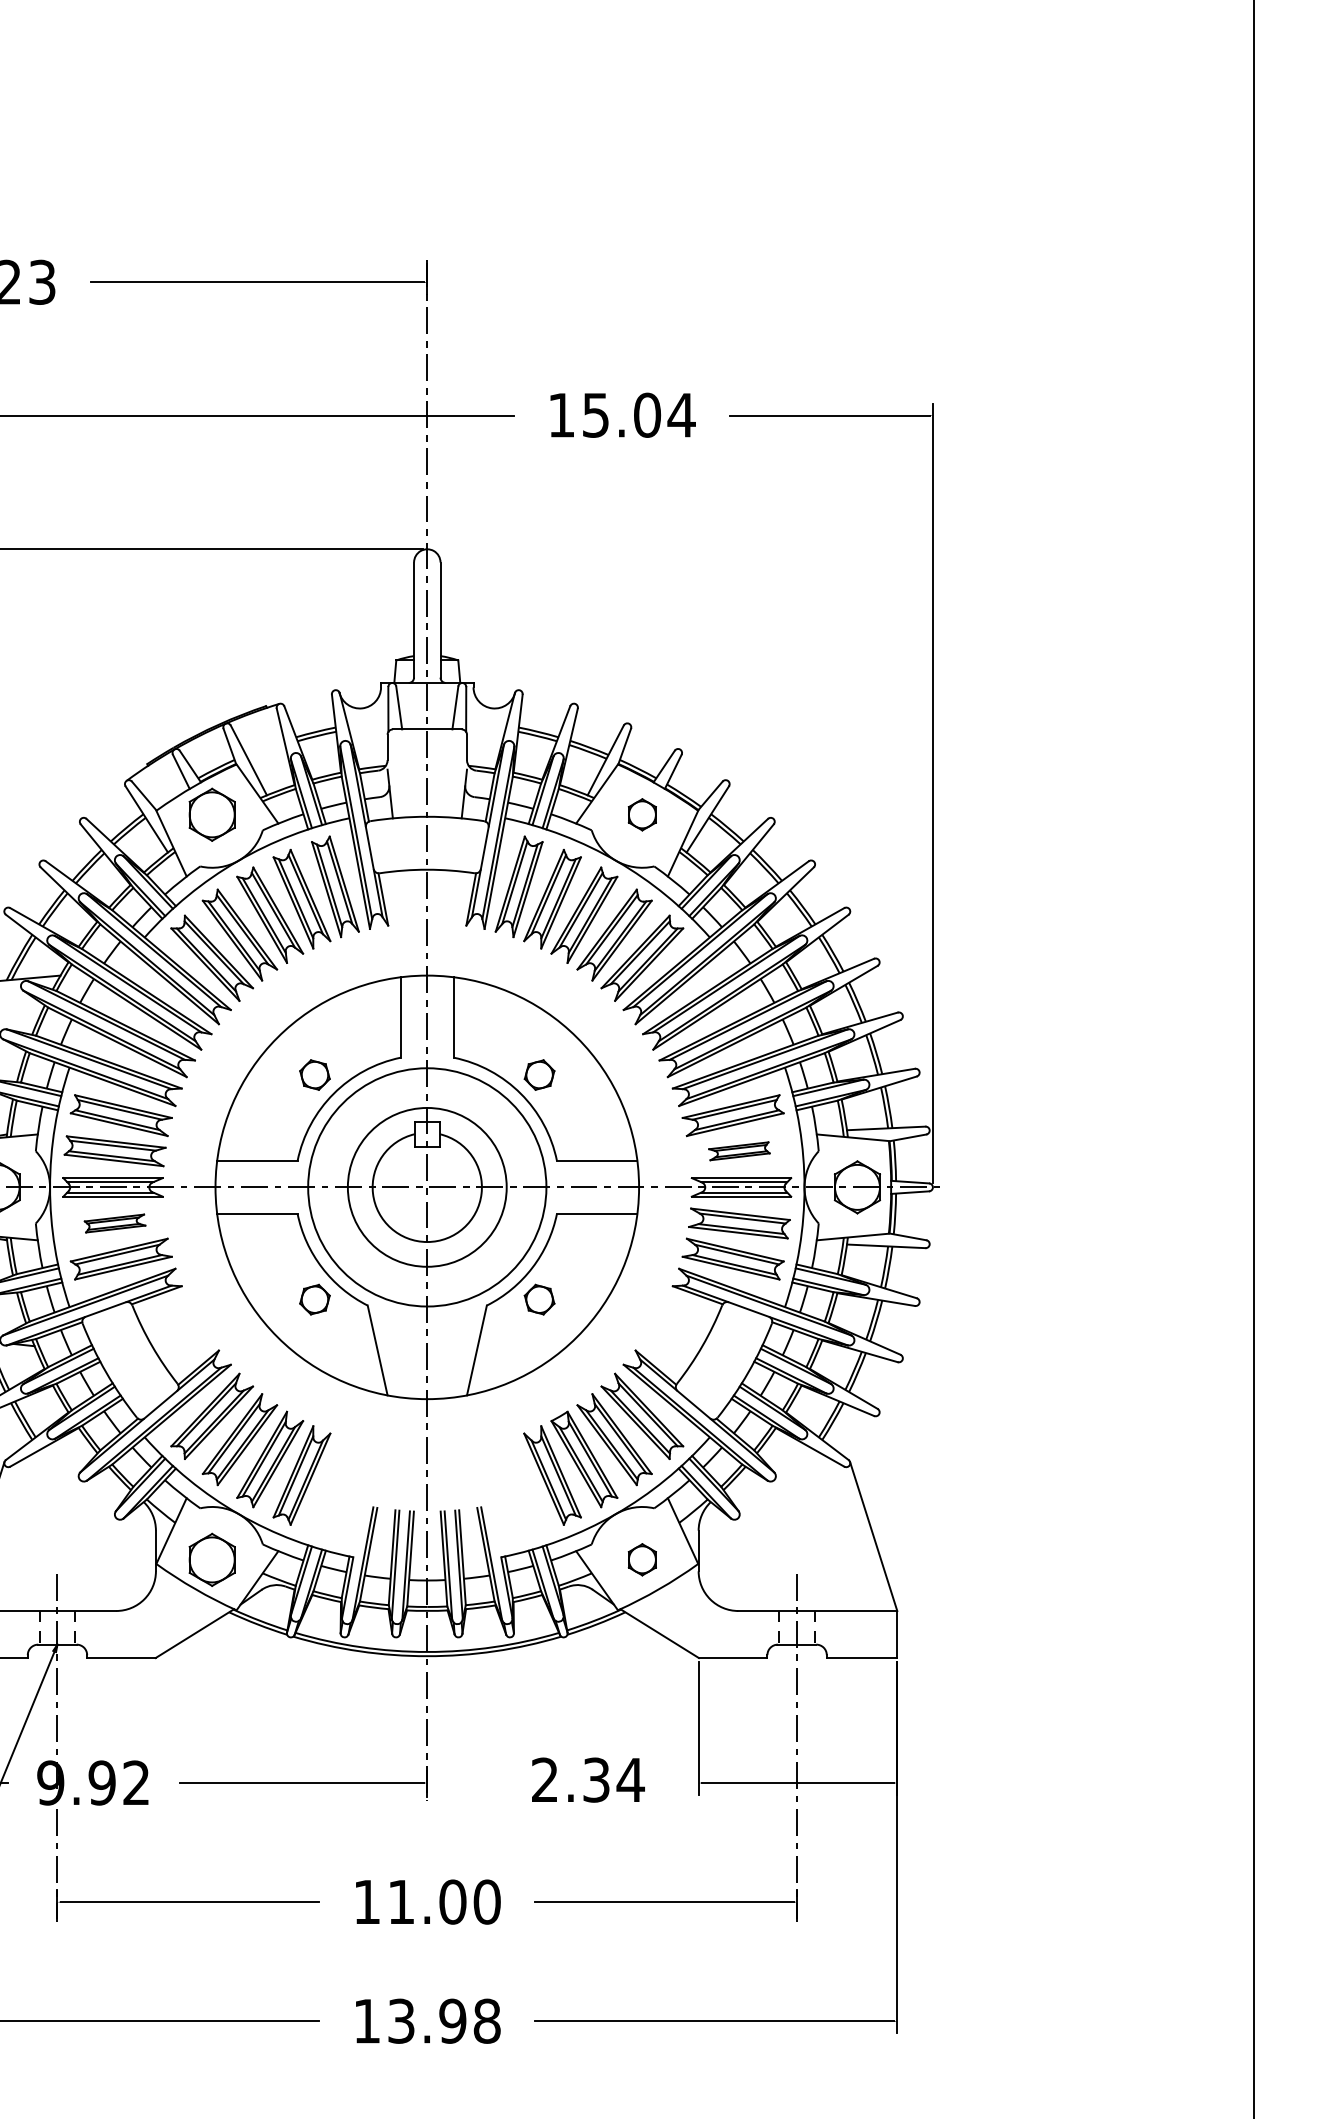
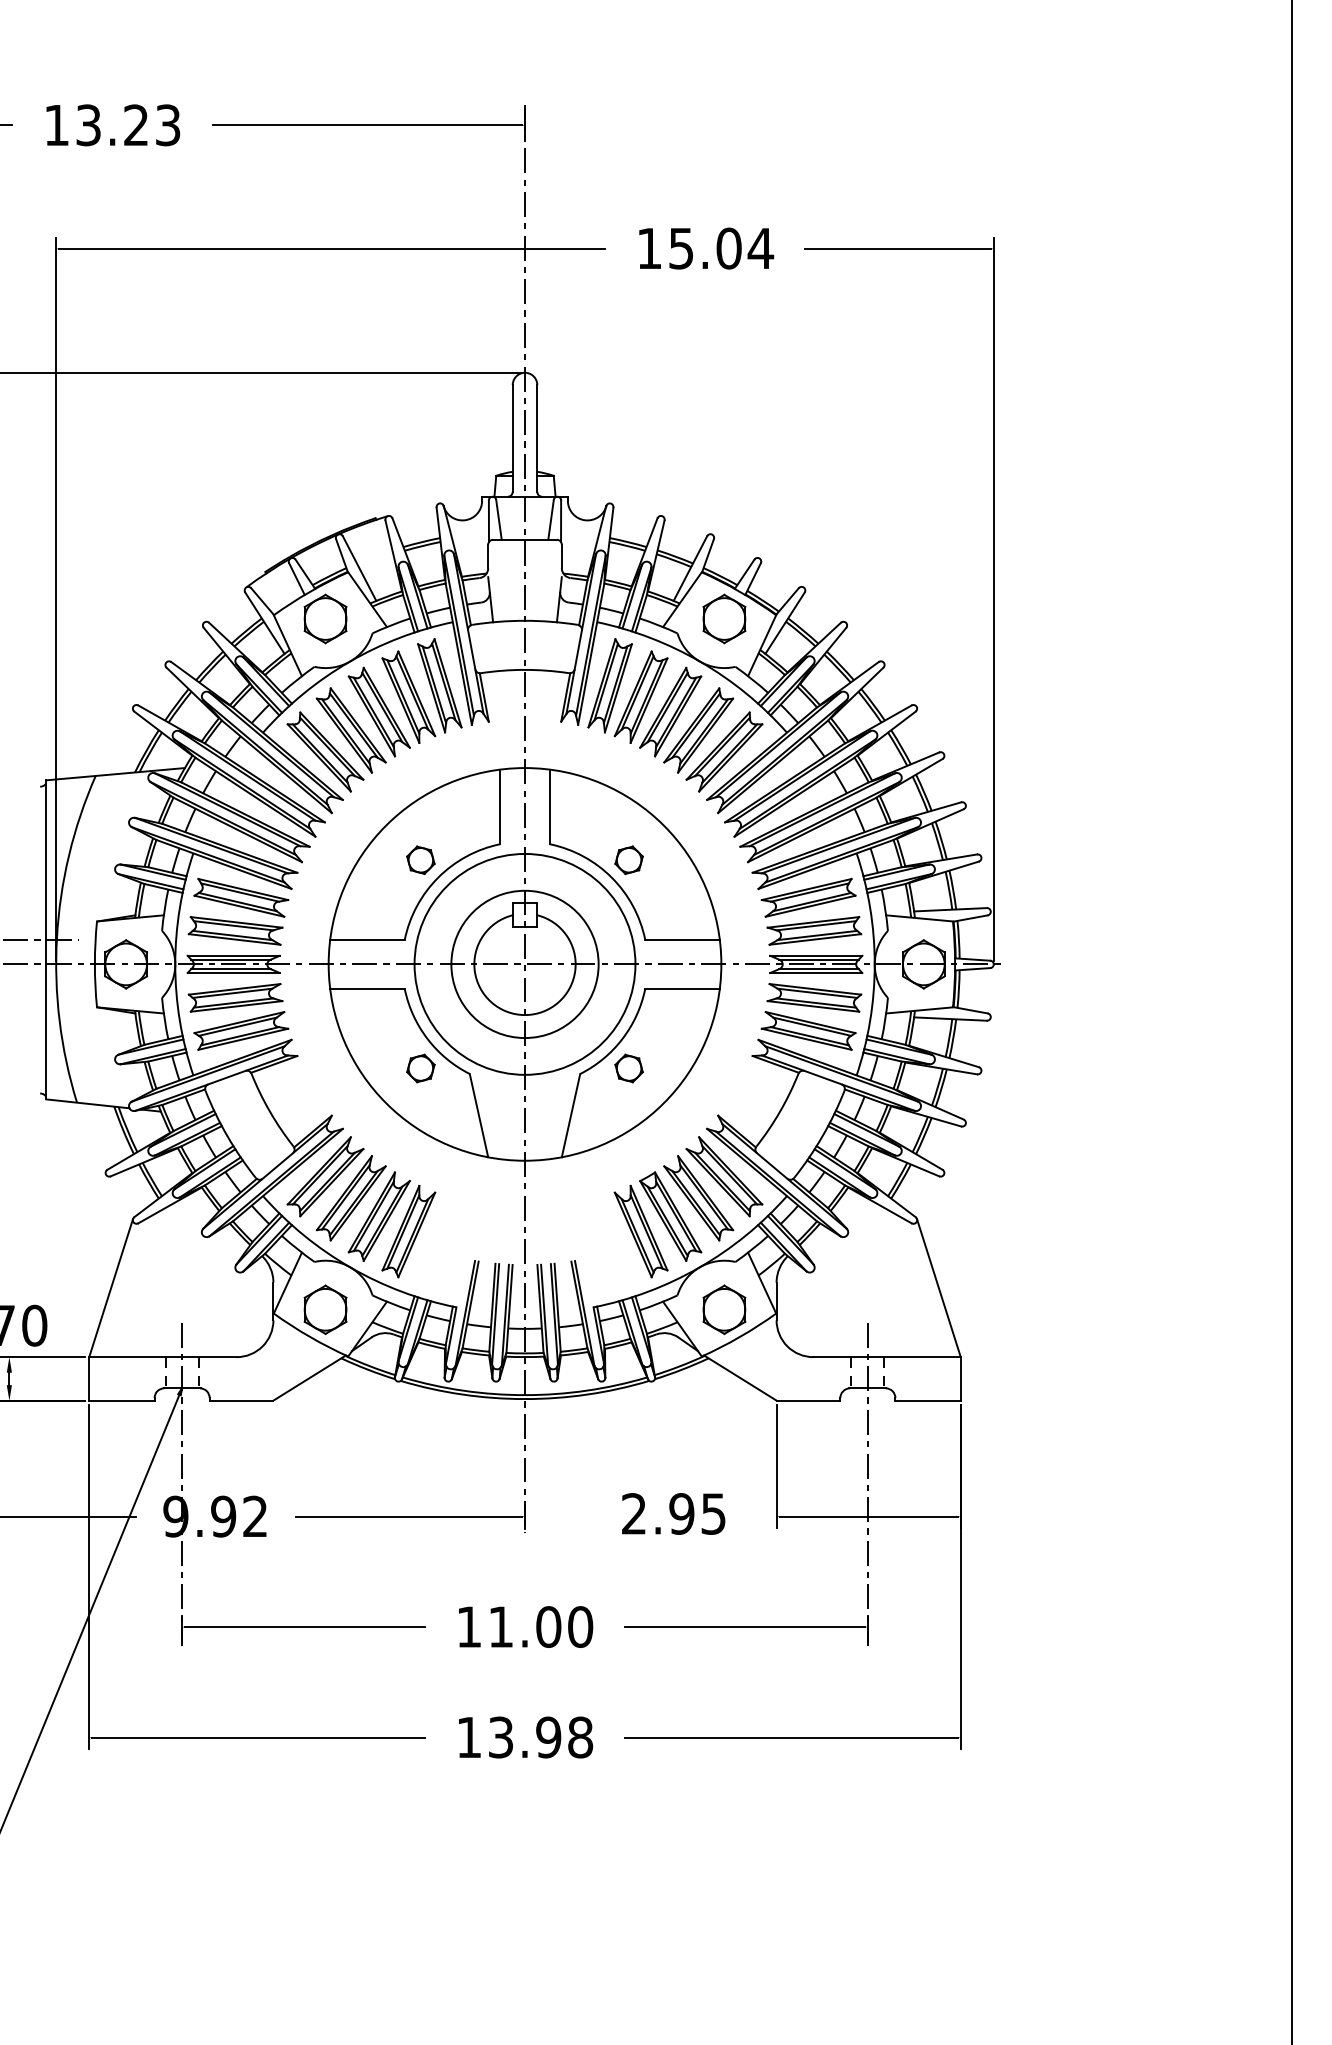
part: (642, 814) -> (724, 618), size x1.67
part: (739, 1150) -> (814, 930), size x1.67
part: (115, 1223) -> (235, 997), size x1.67
part: (642, 1559) -> (724, 1309), size x1.67
text: (613, 1779) -> (697, 1513), 2.34 -> 2.95

